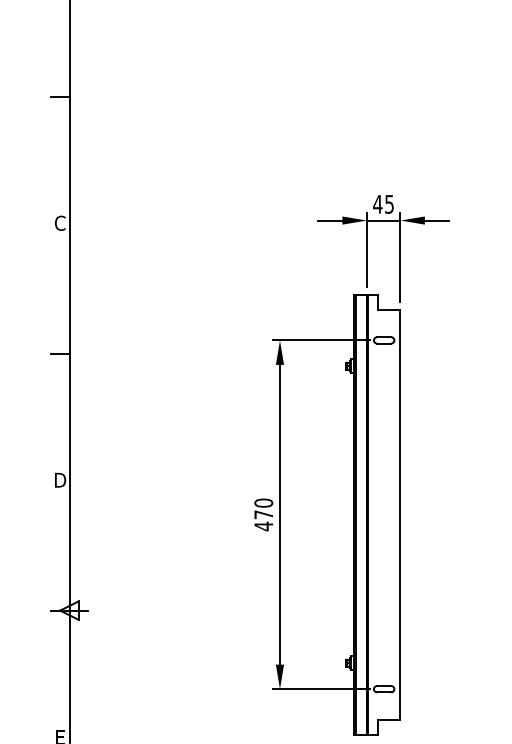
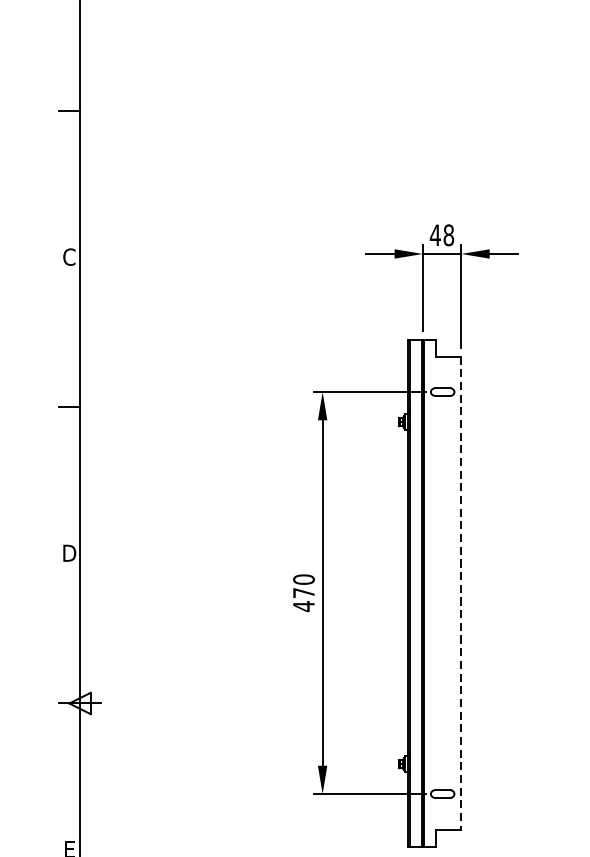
text: (389, 203) -> (448, 234), 45 -> 48
line: (400, 515) -> (461, 593), solid -> dashed

